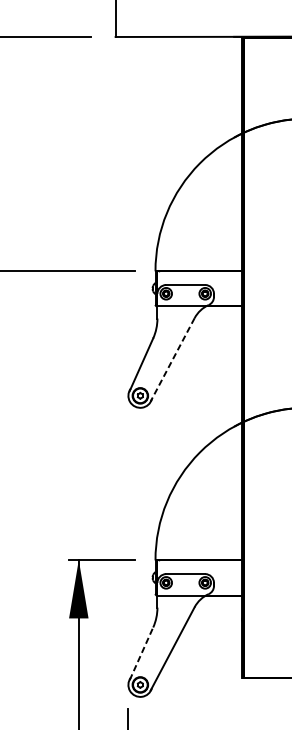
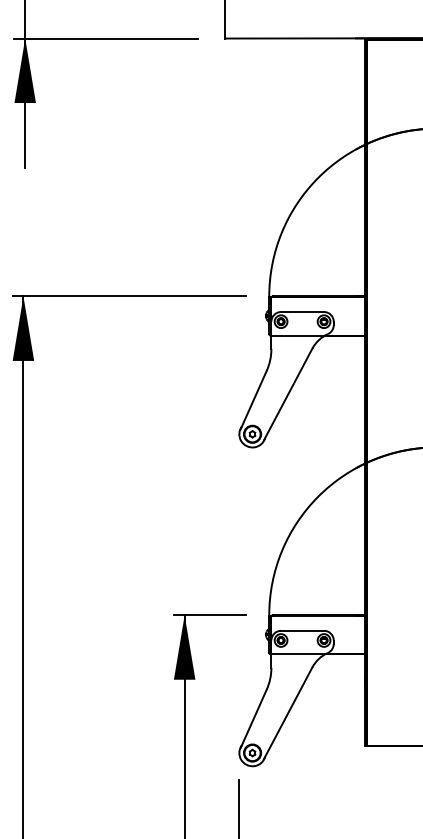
line: (172, 359) -> (288, 394), dashed -> solid
line: (141, 653) -> (253, 718), dashed -> solid

